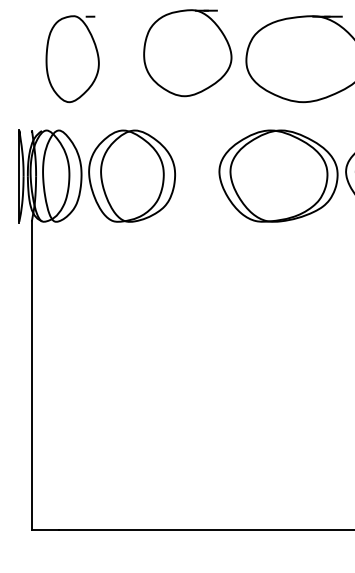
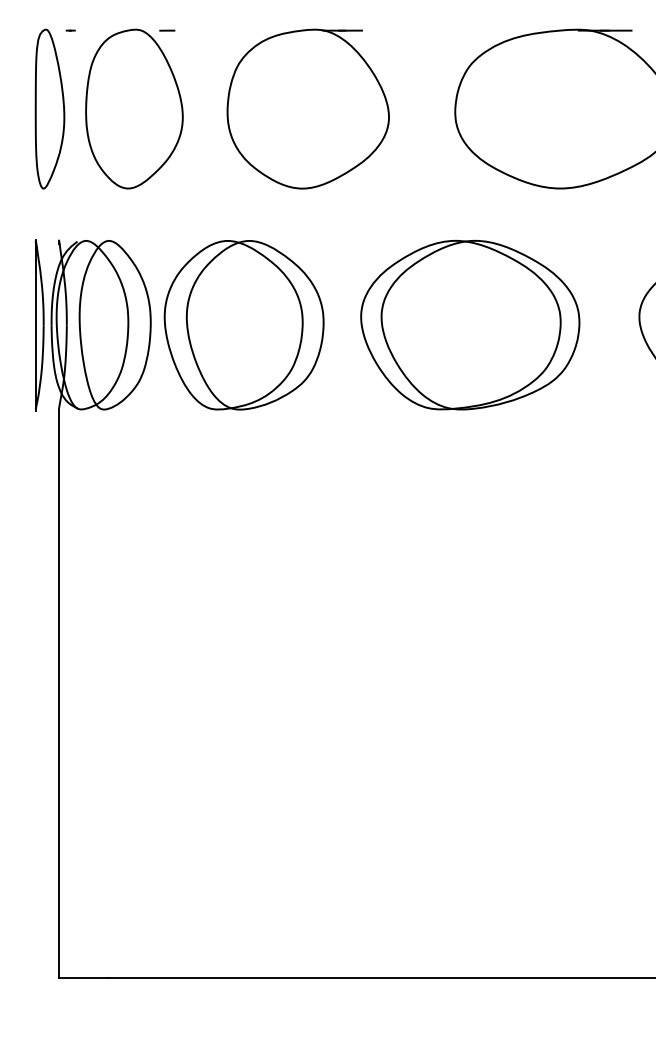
part: (187, 53) -> (307, 109), moved
part: (29, 59) -> (54, 109), added
part: (278, 175) -> (470, 323), moved

